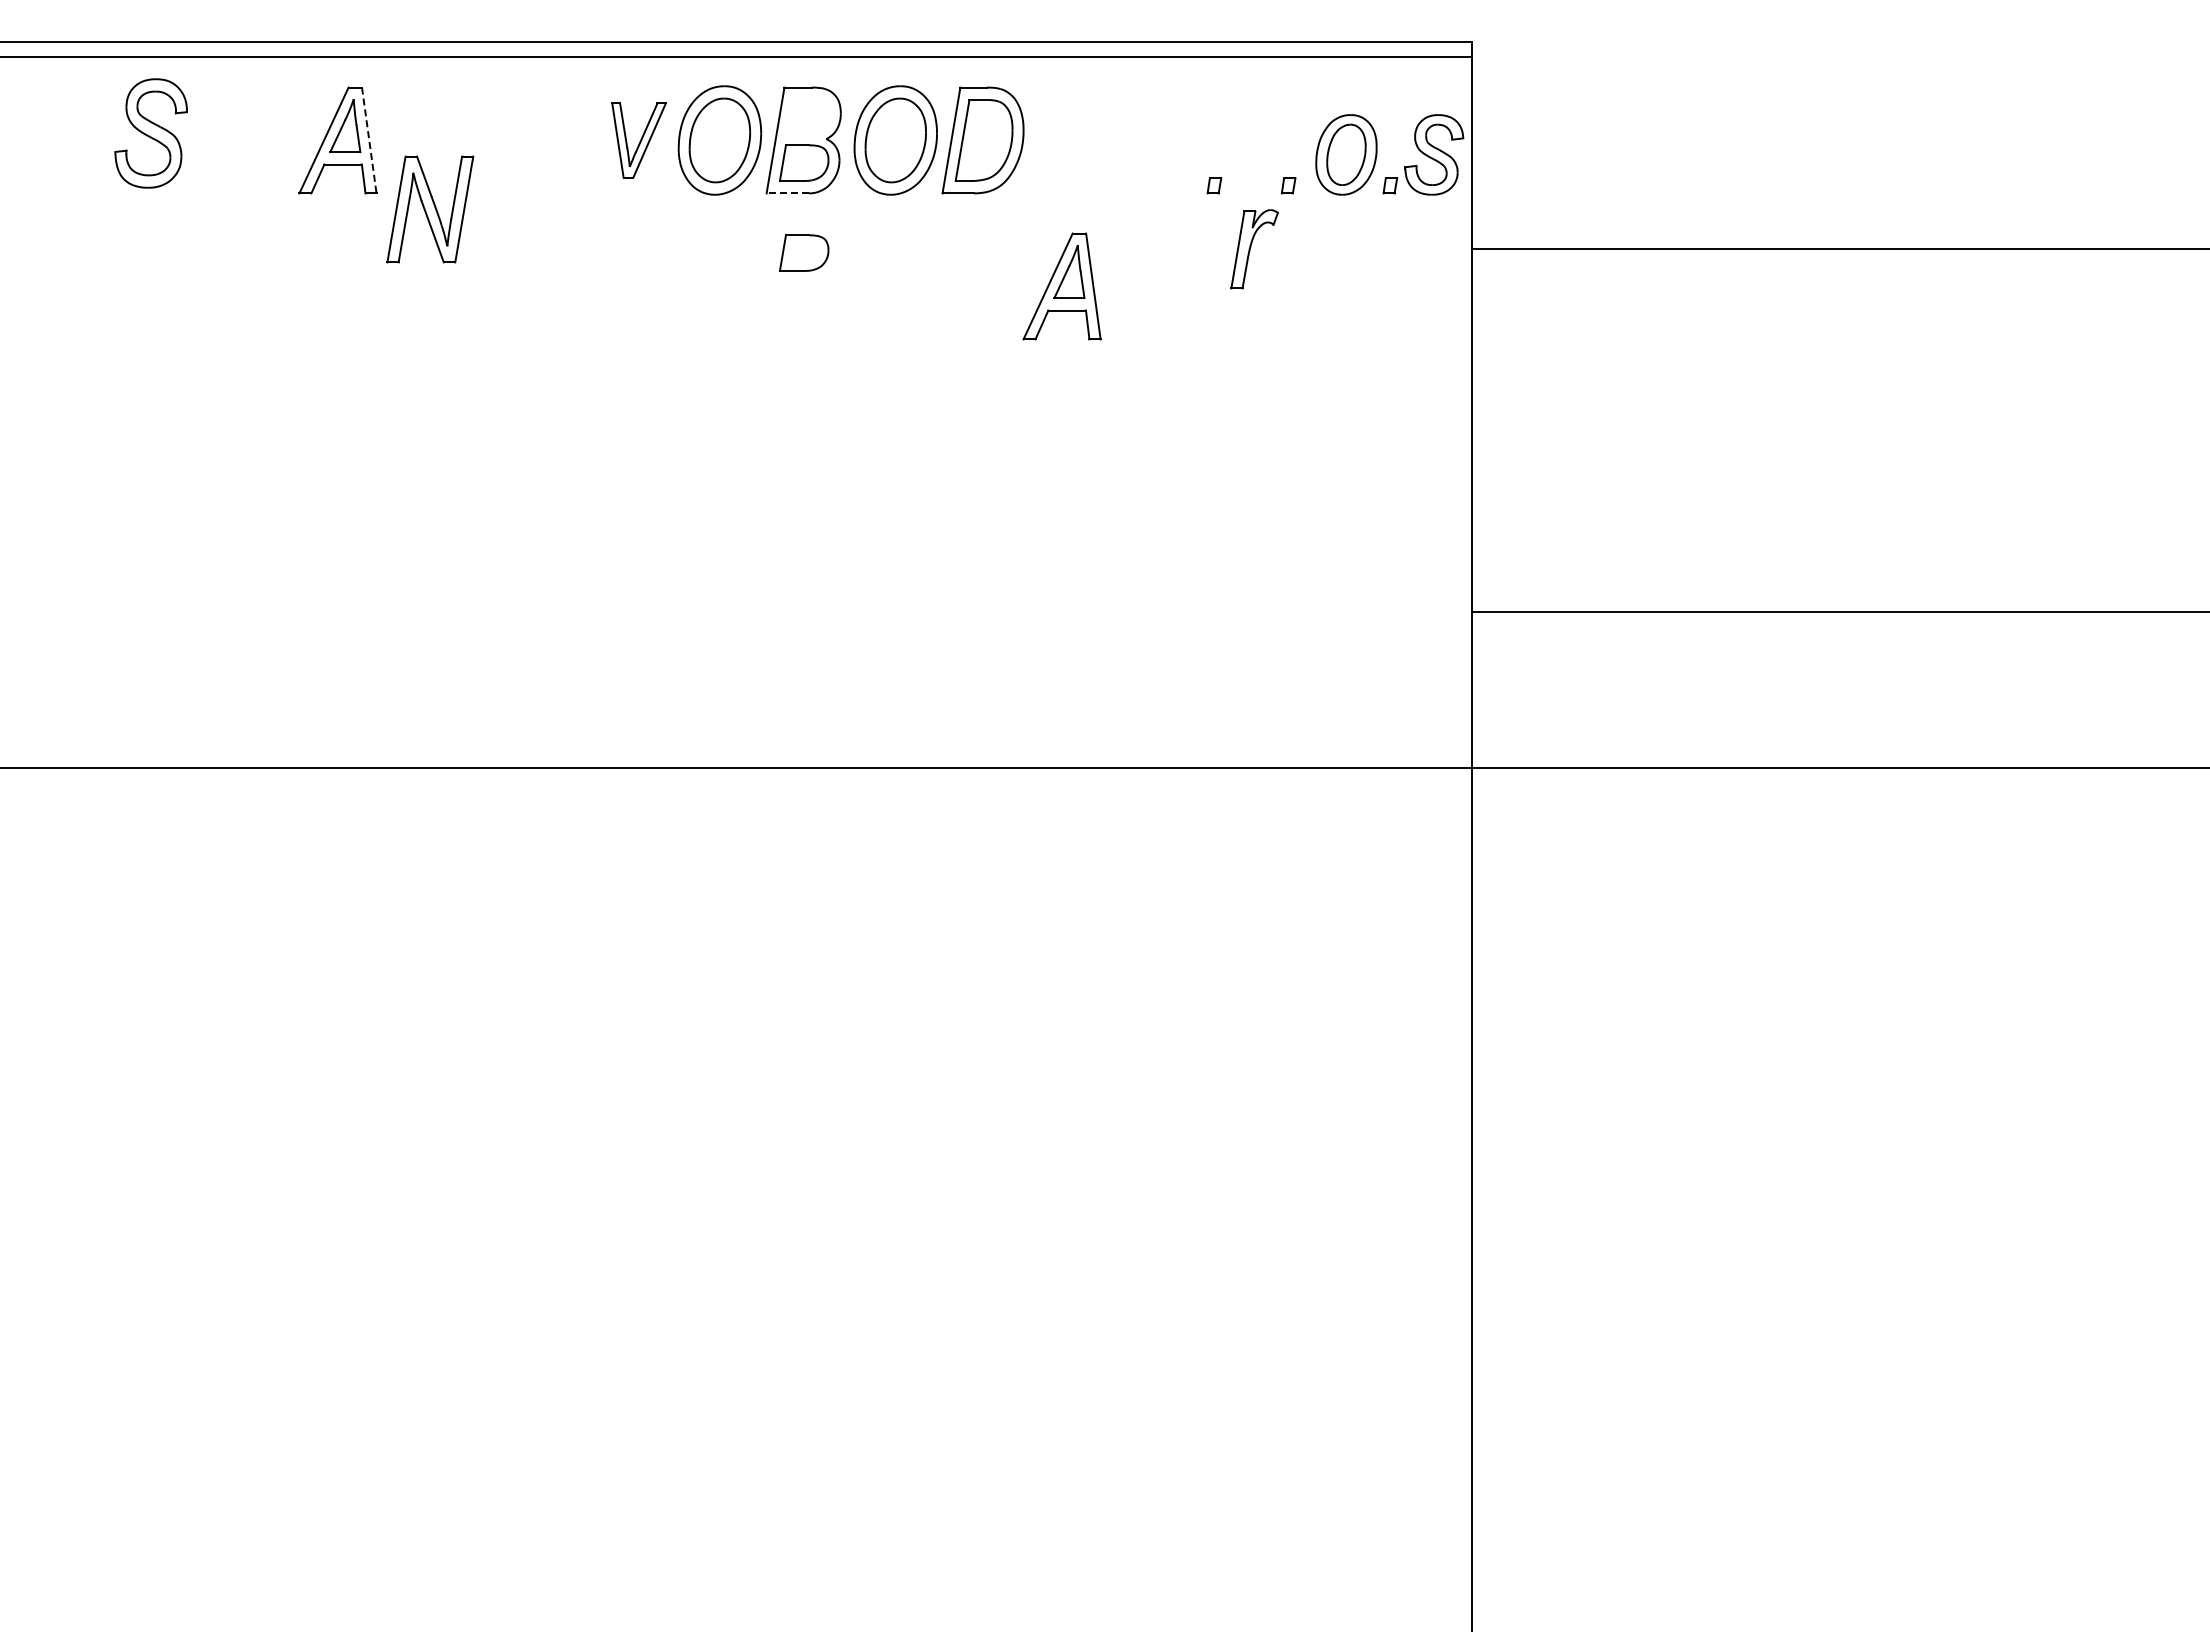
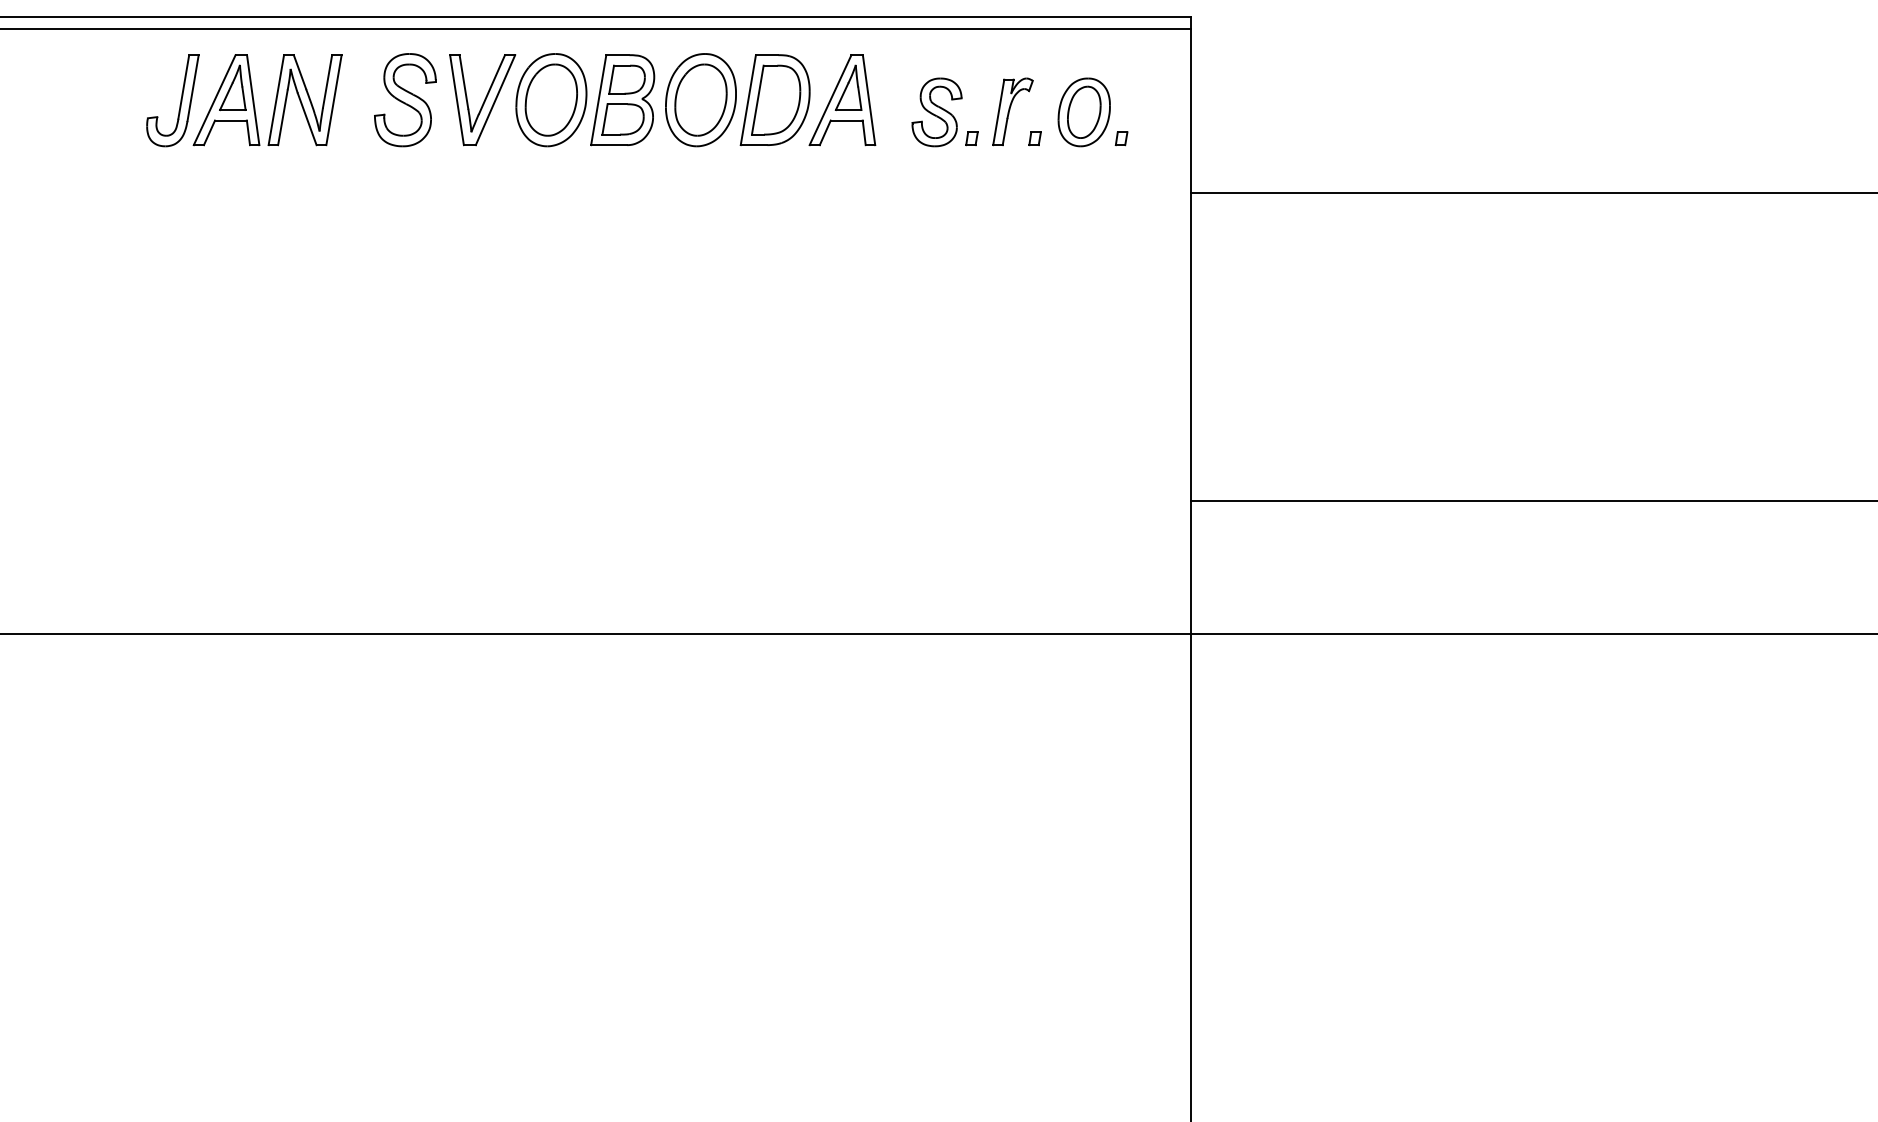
part: (808, 116) -> (626, 79), added
part: (150, 133) -> (404, 100), moved
part: (638, 140) -> (482, 100), size x1.43
line: (369, 141) -> (253, 101), dashed -> solid
part: (283, 142) -> (180, 101), added
part: (1434, 154) -> (937, 112), moved
line: (787, 193) -> (608, 145), dashed -> solid
part: (430, 209) -> (305, 100), moved
part: (1254, 249) -> (1012, 112), moved
part: (804, 252) -> (623, 195), removed
part: (1061, 286) -> (841, 100), moved

